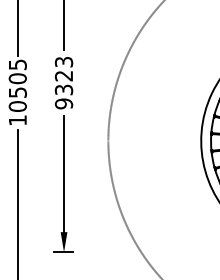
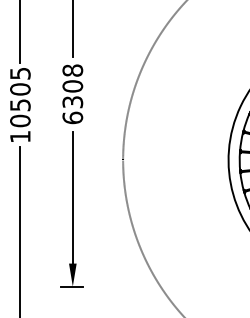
text: (63, 82) -> (72, 93), 9323 -> 6308

